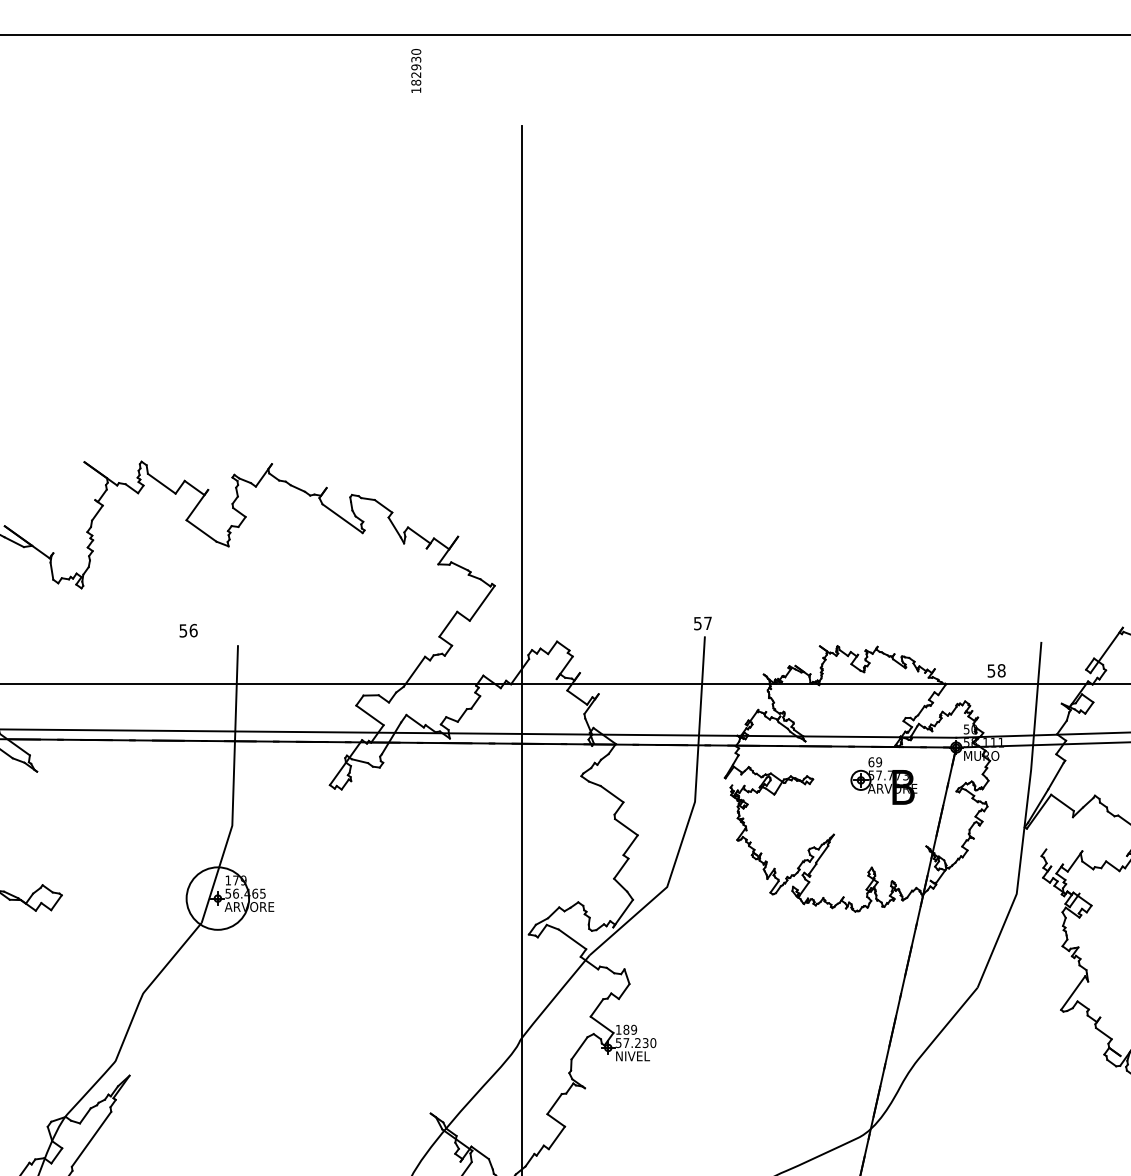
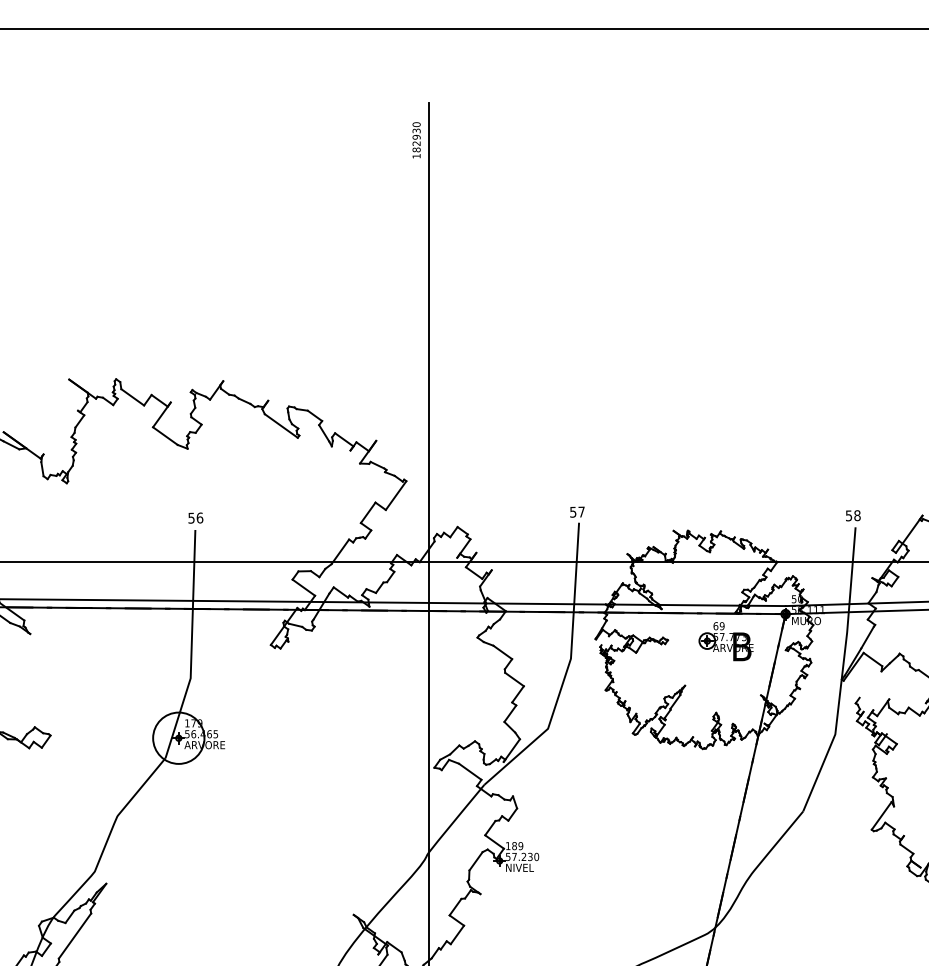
text: (416, 70) -> (416, 139), moved
text: (188, 630) -> (195, 517), moved
text: (996, 670) -> (853, 515), moved

